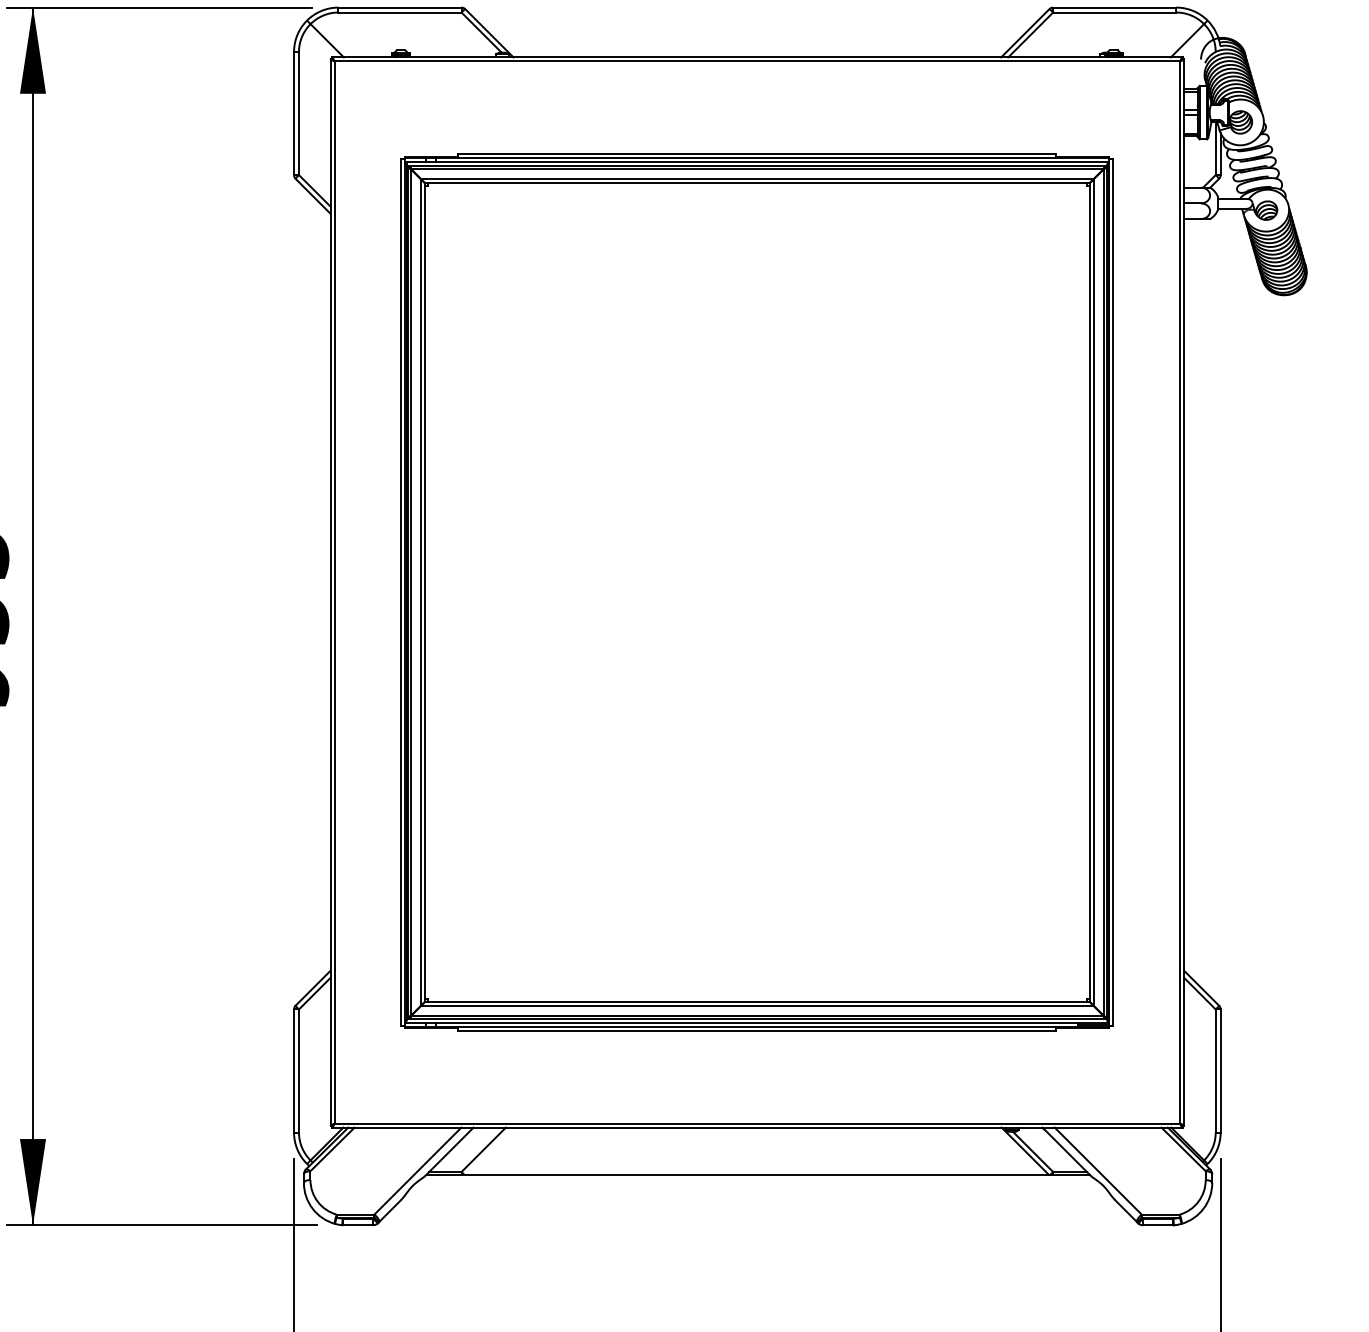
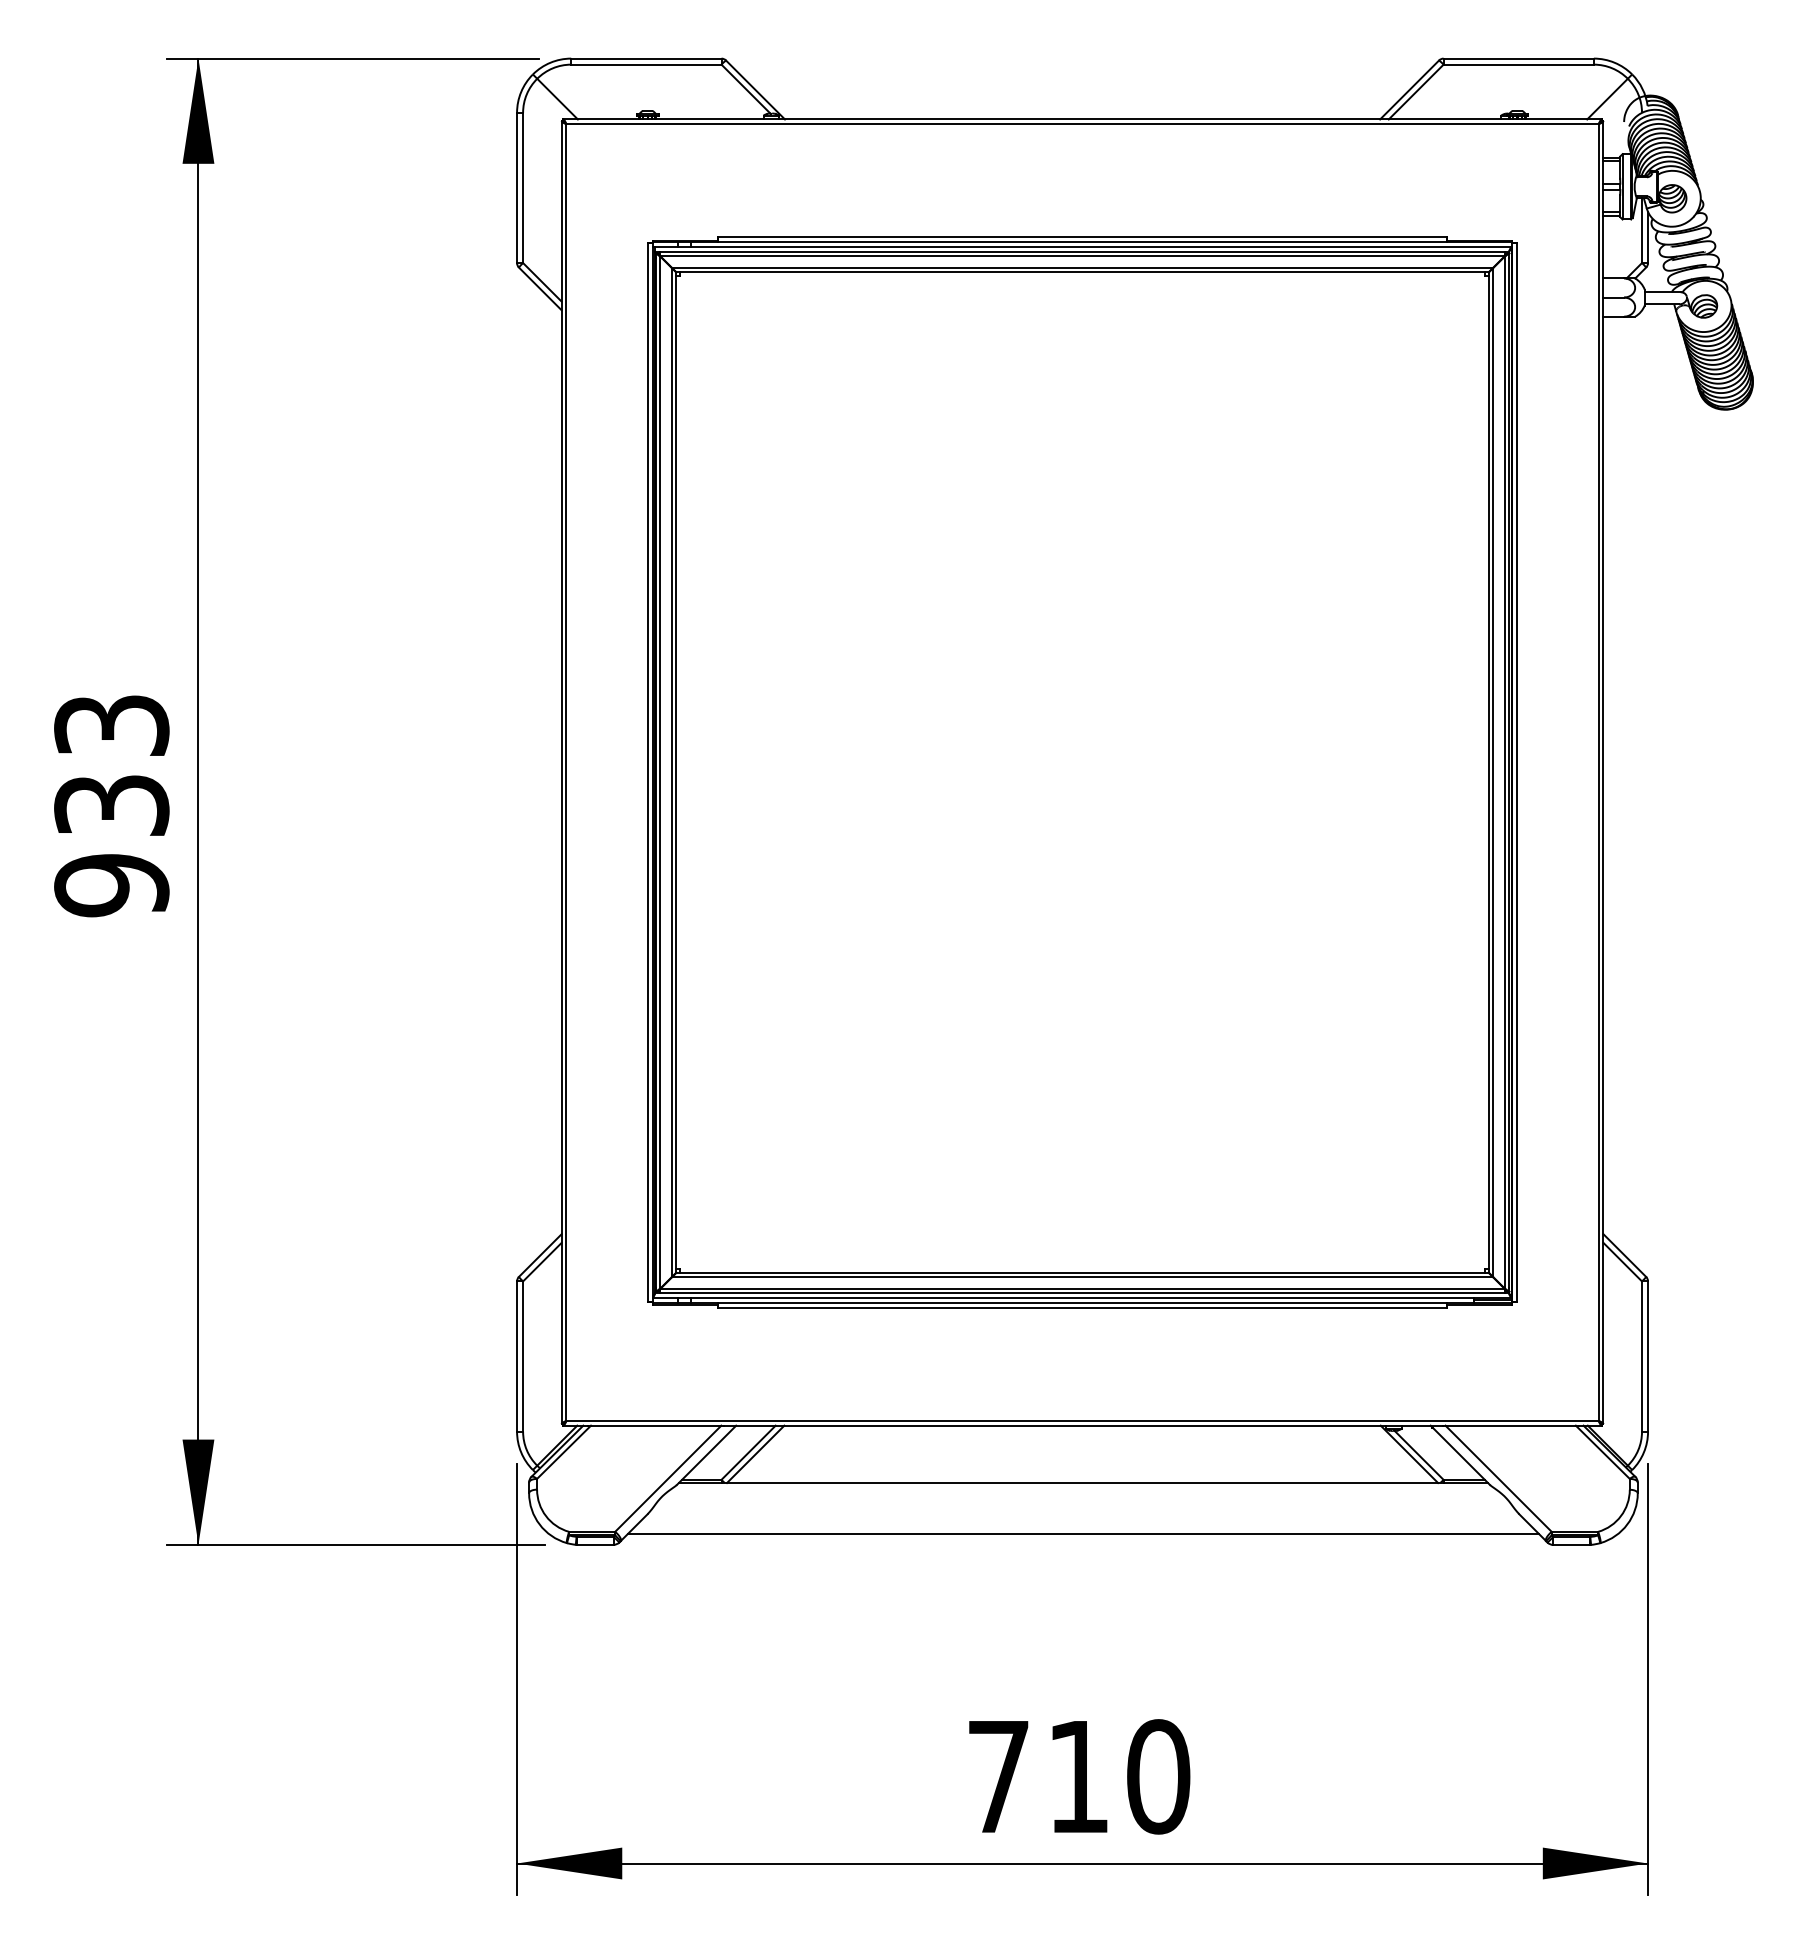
line: (489, 1151) -> (755, 1454), added
line: (758, 1215) -> (1083, 1533), added

